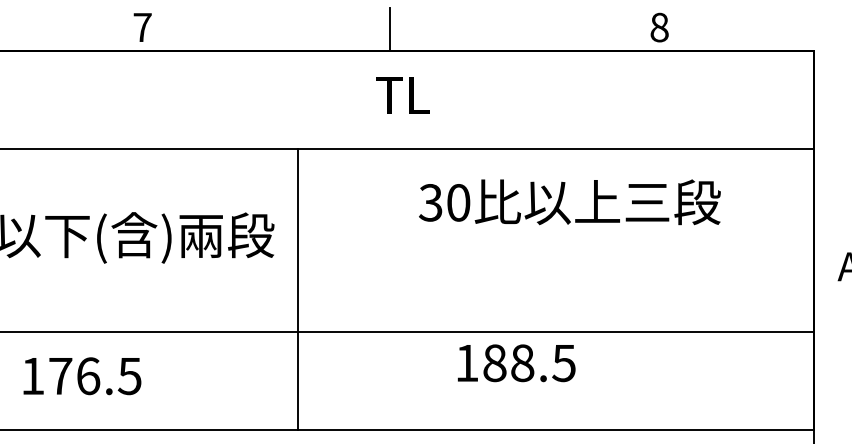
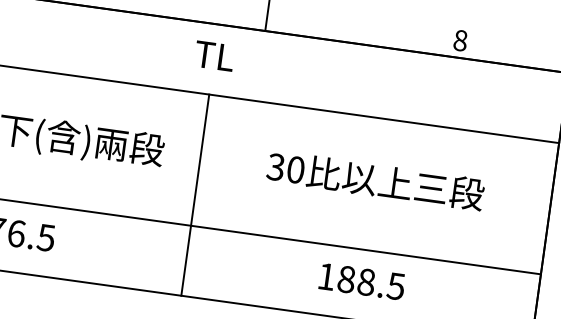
text: (402, 95) -> (214, 56), moved
text: (569, 202) -> (375, 180), moved
line: (297, 289) -> (195, 195), moved
text: (516, 363) -> (362, 281), moved

